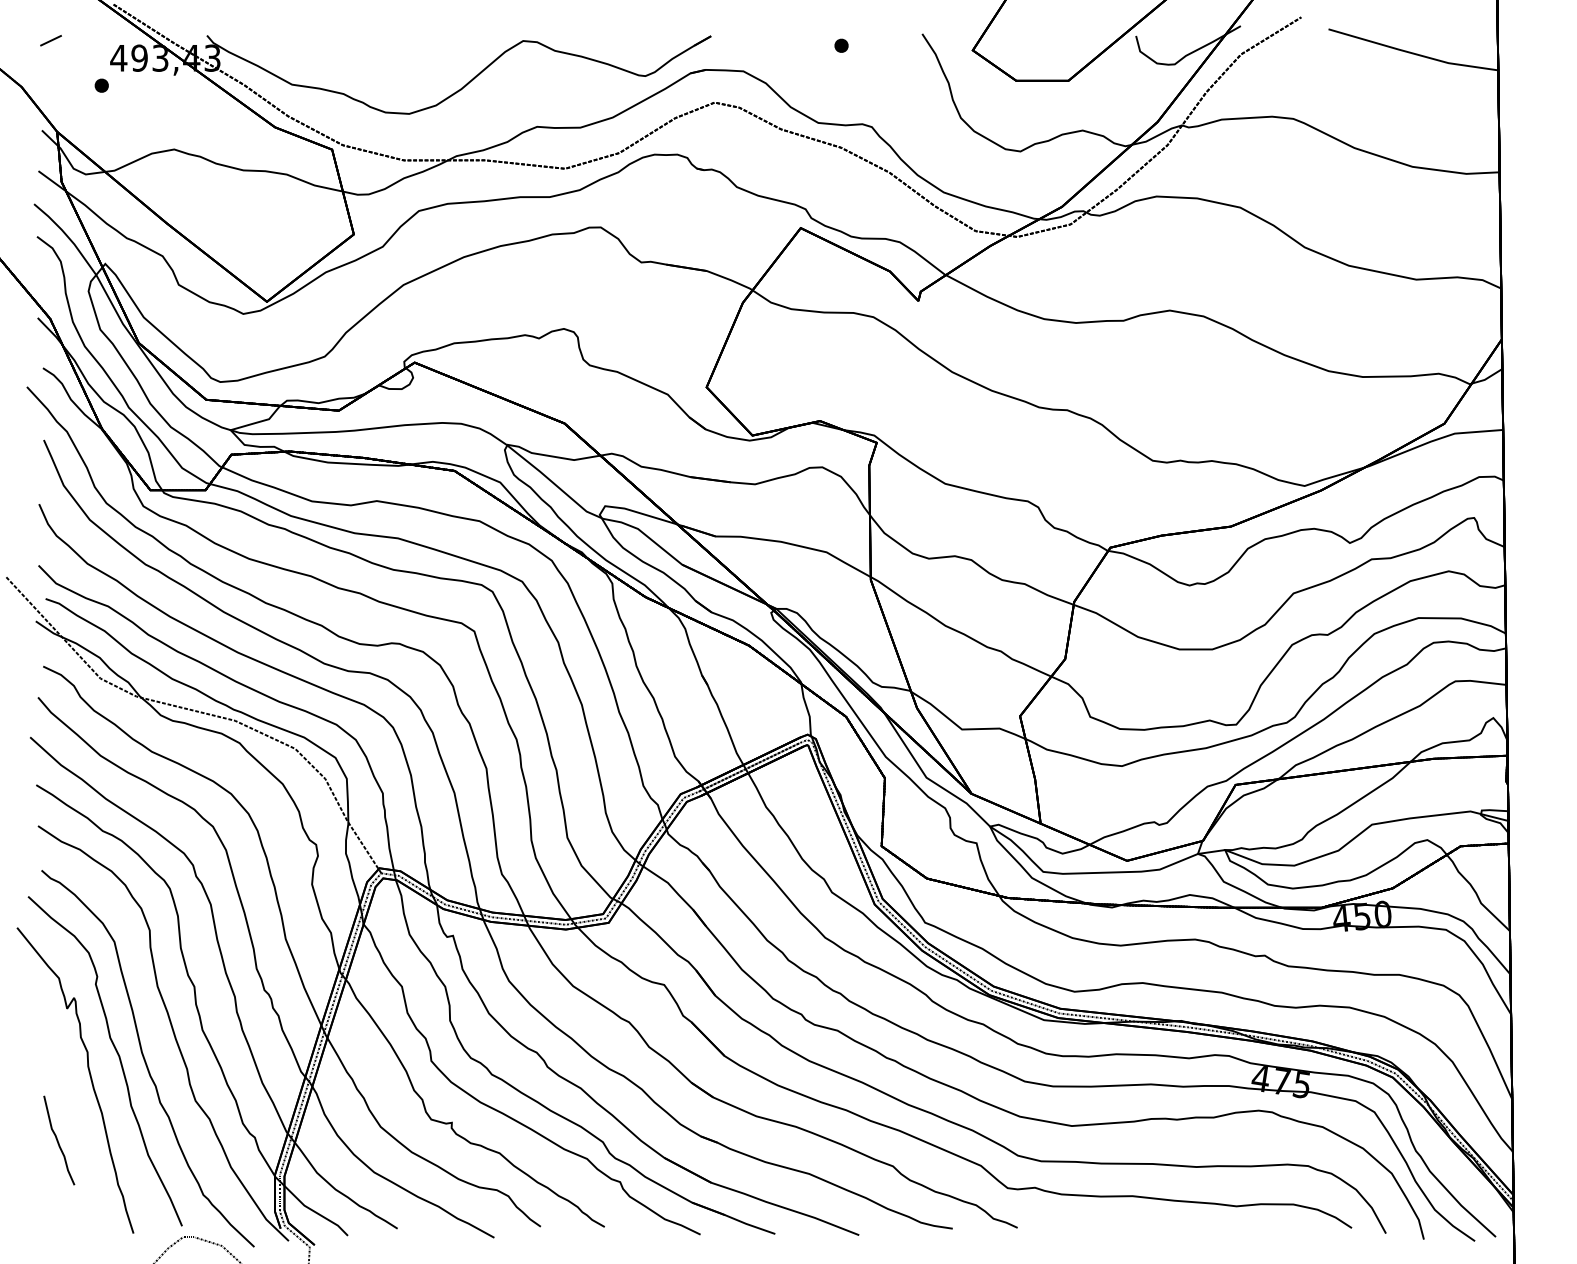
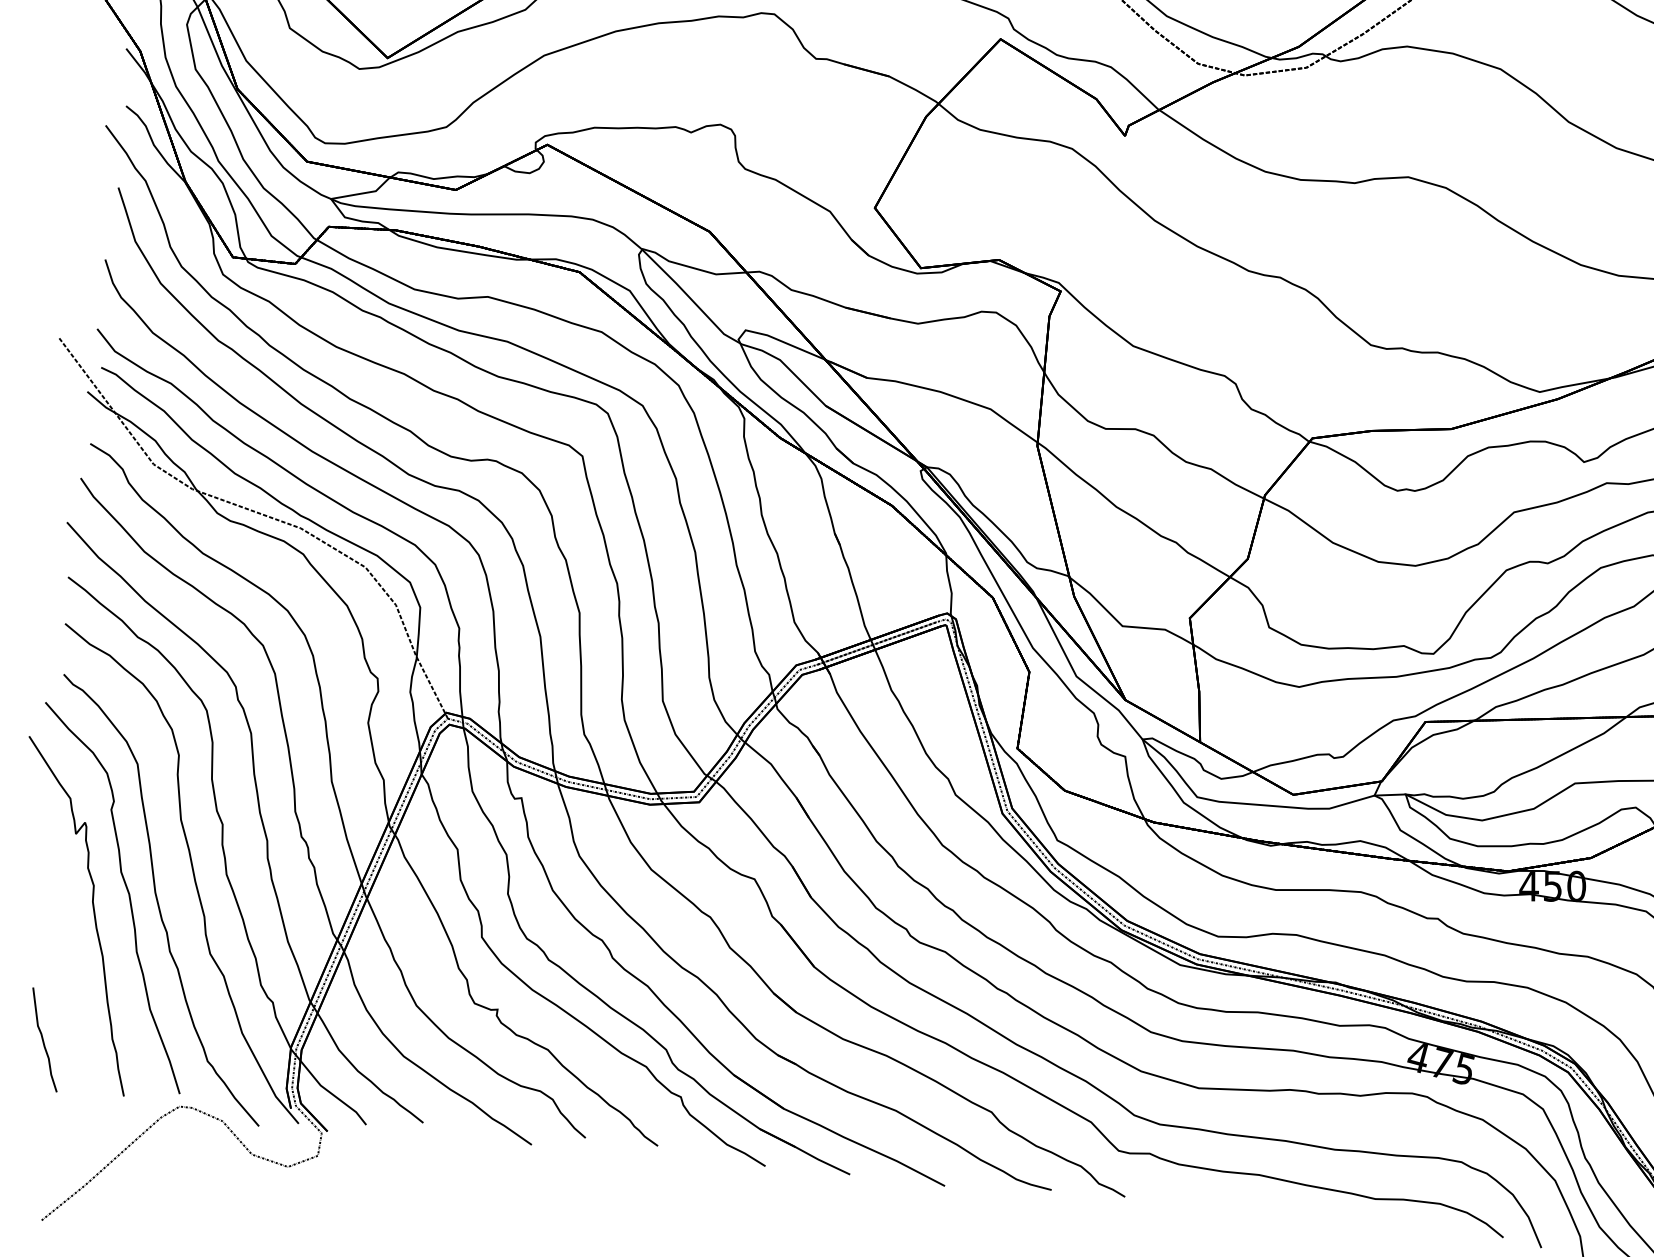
part: (59, 1140) -> (45, 1039), moved

